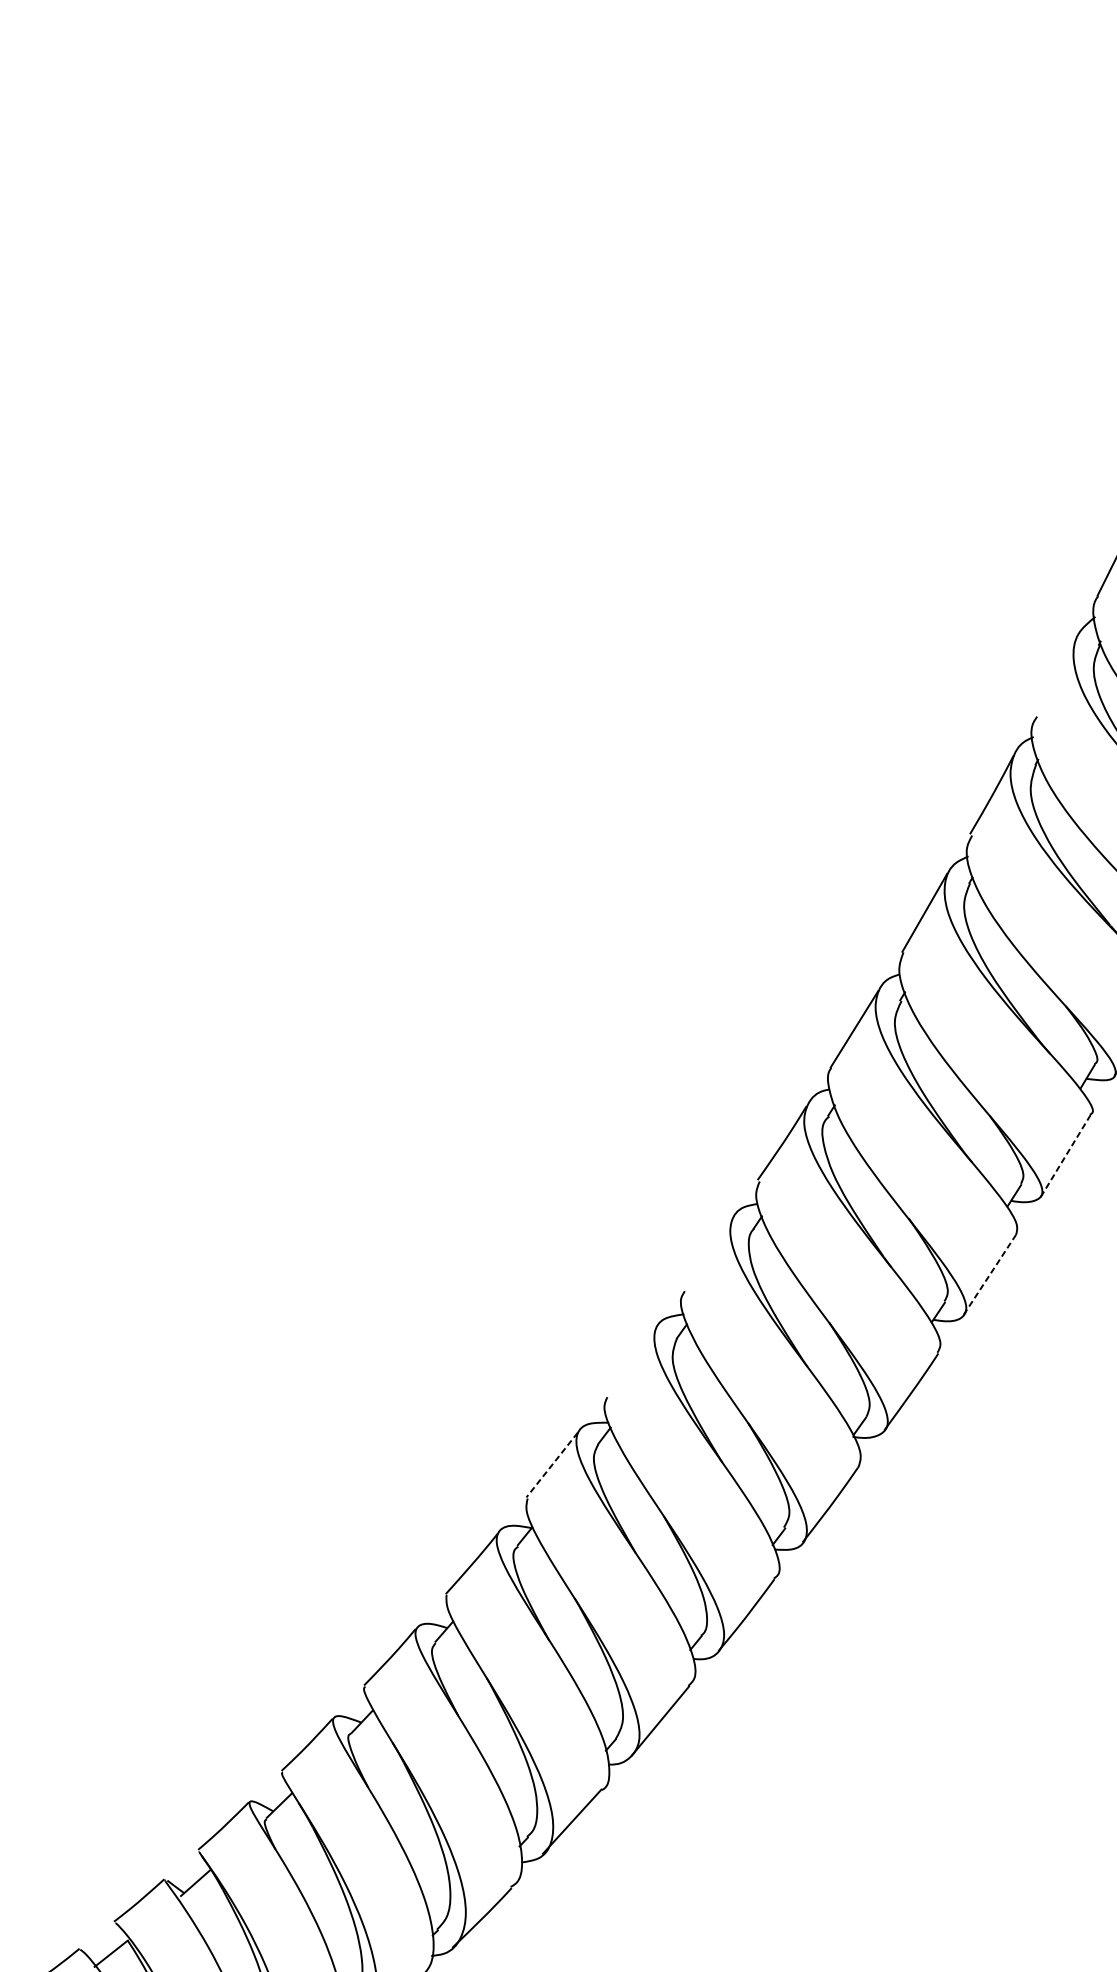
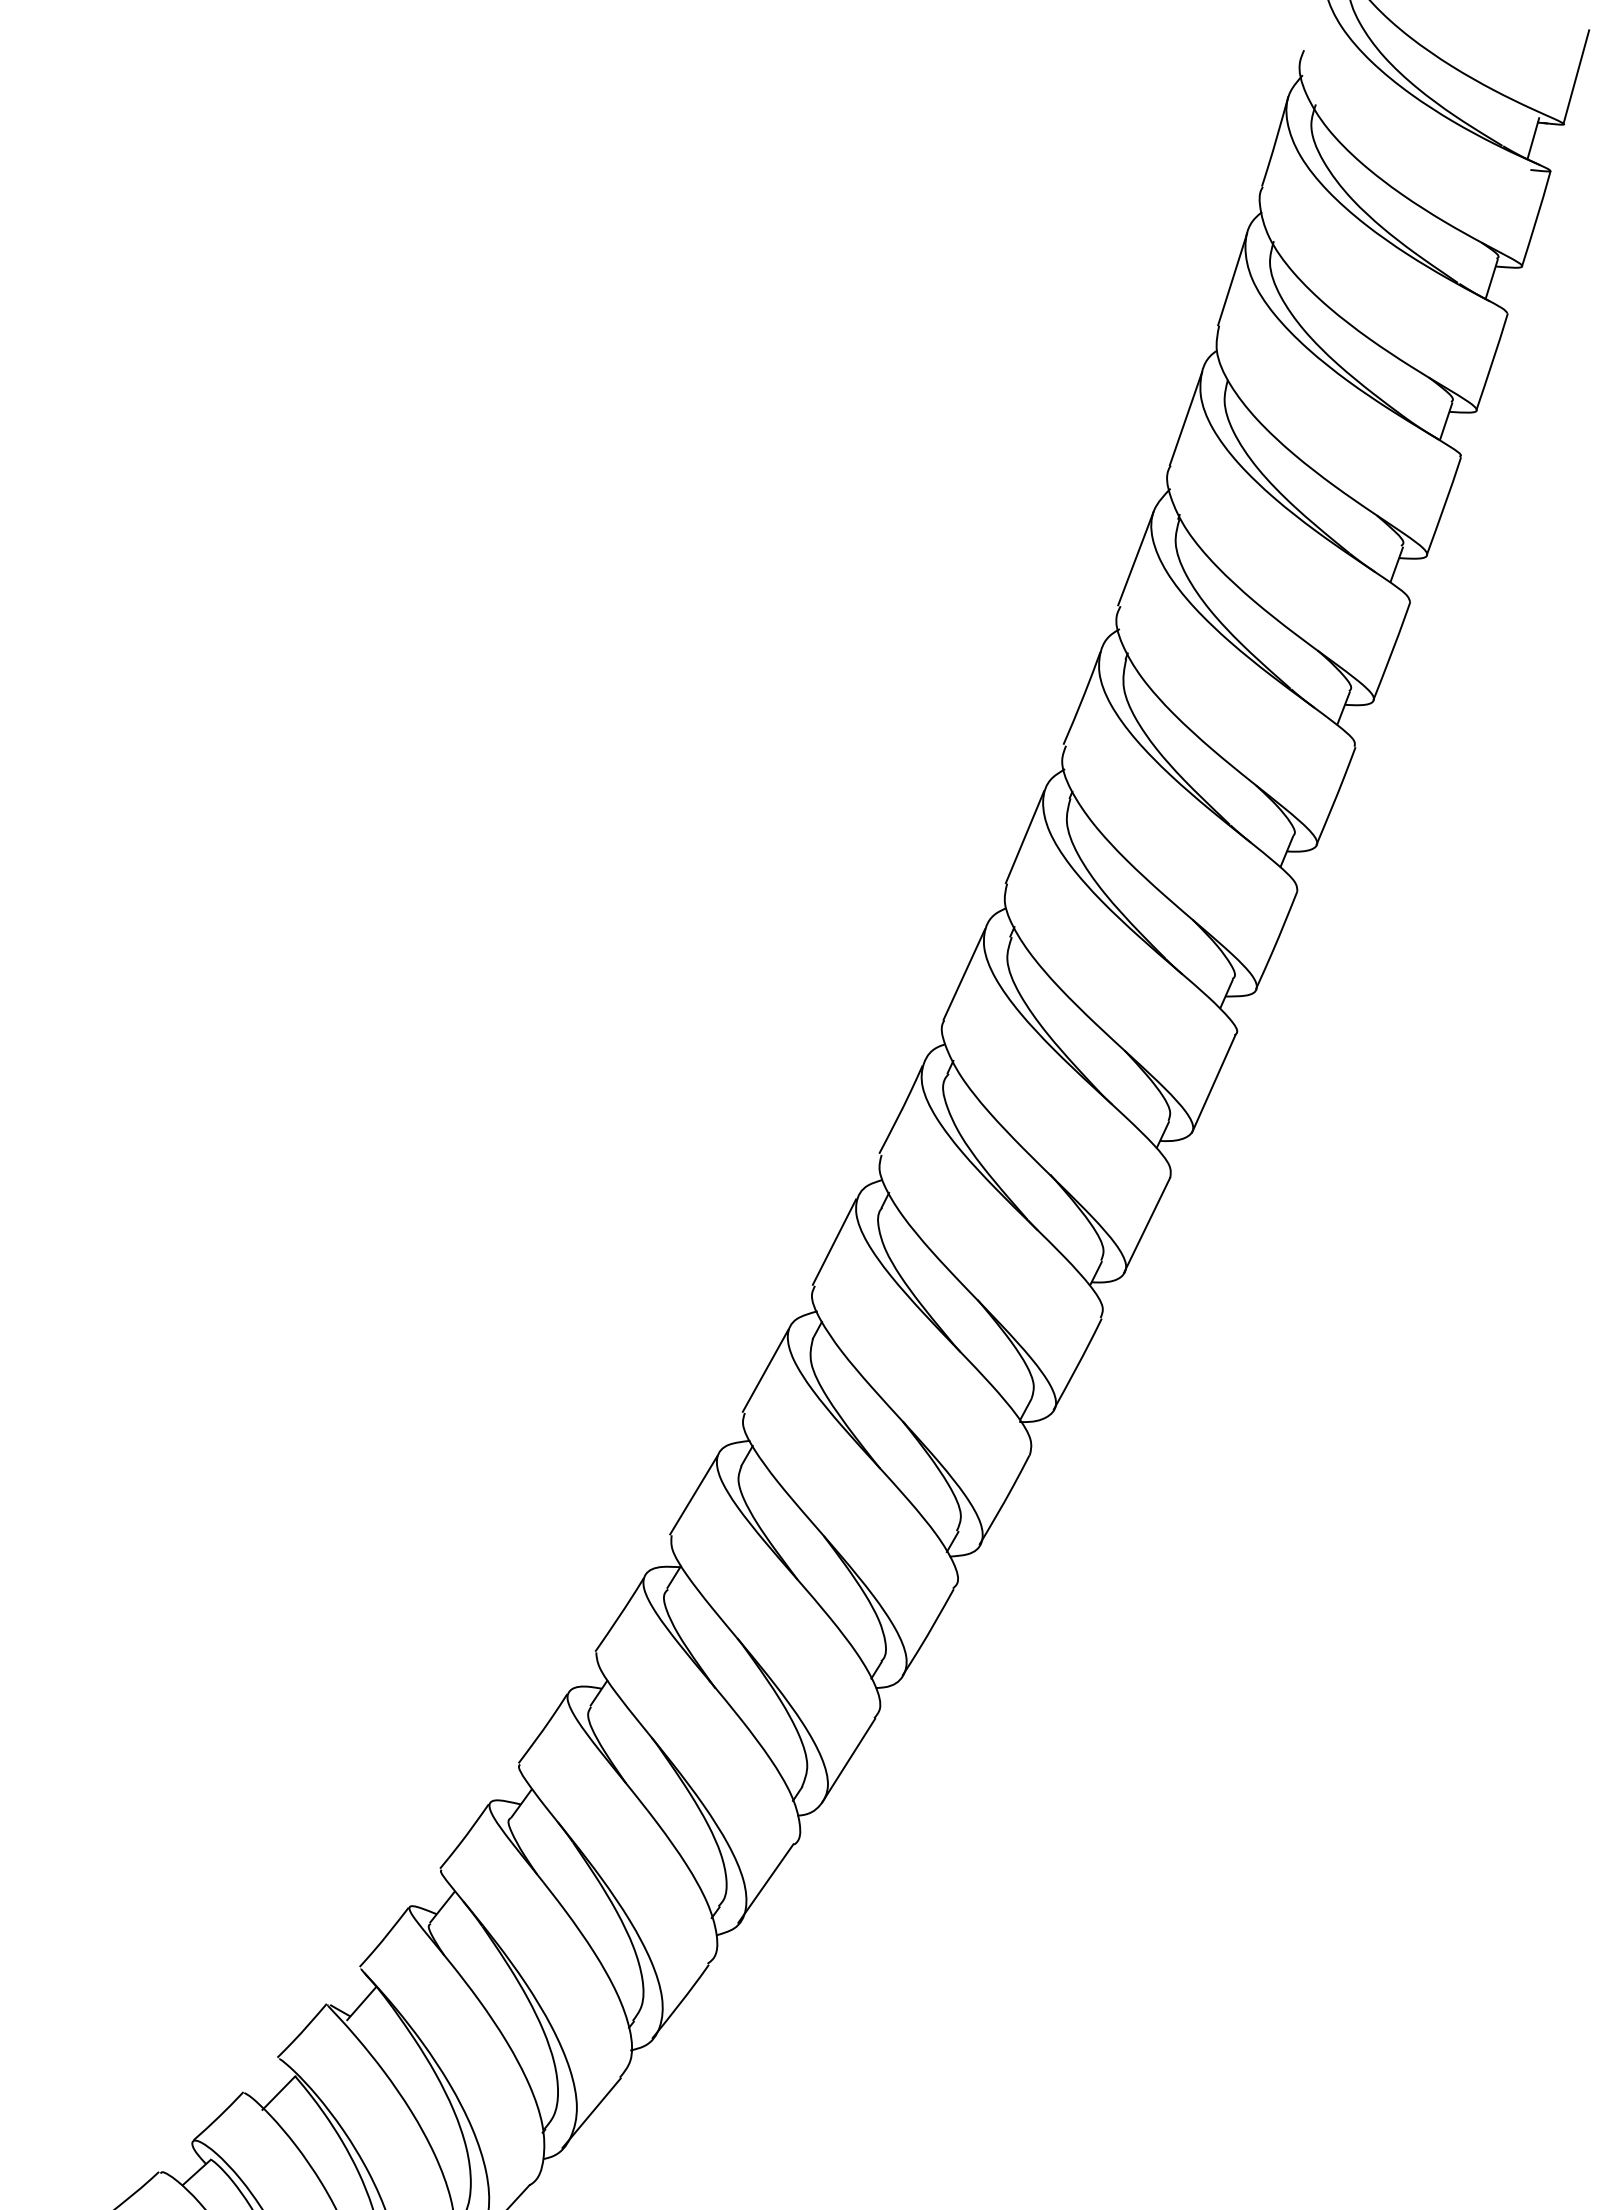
line: (1055, 675) -> (1135, 558), added
line: (1065, 1155) -> (1213, 1083), dashed -> solid
line: (707, 1253) -> (834, 1241), added
line: (990, 1275) -> (1147, 1225), dashed -> solid
line: (630, 1361) -> (765, 1370), added
line: (551, 1465) -> (693, 1495), dashed -> solid

